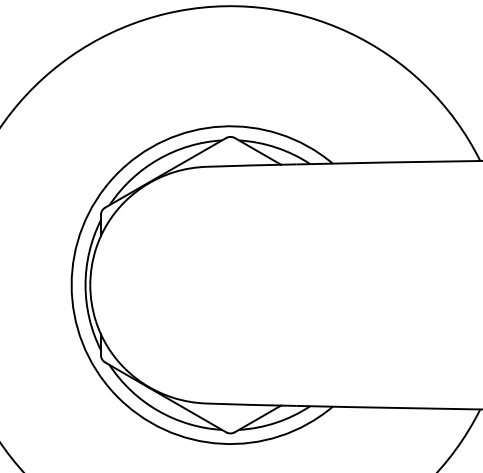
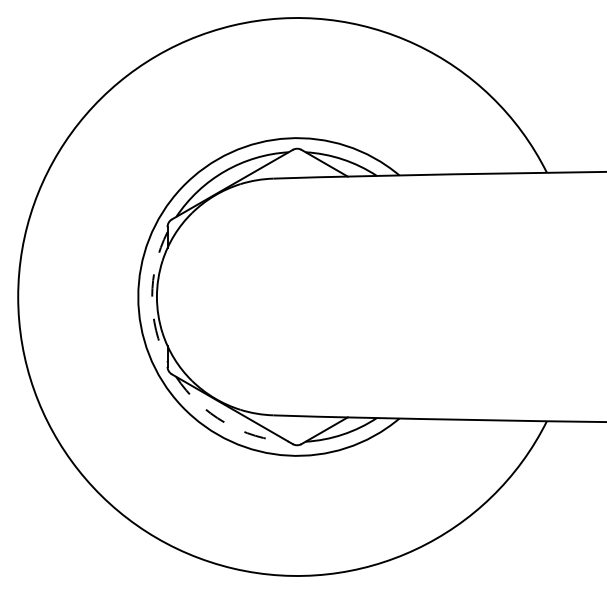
arc: (85, 285) -> (152, 297), solid -> dashed
arc: (157, 410) -> (224, 422), solid -> dashed

